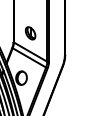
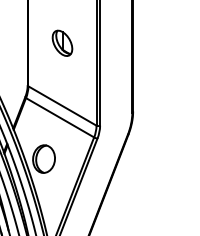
part: (30, 33) -> (62, 43), moved

